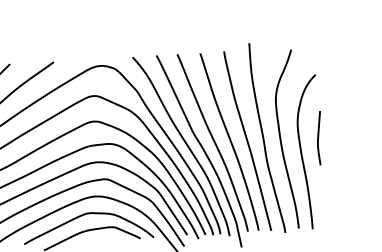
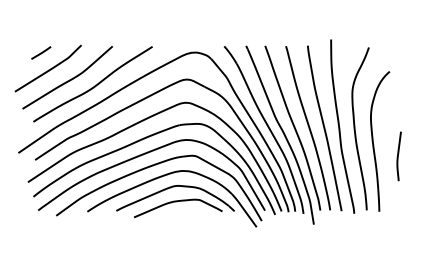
curve: (318, 138) -> (398, 156), moved

